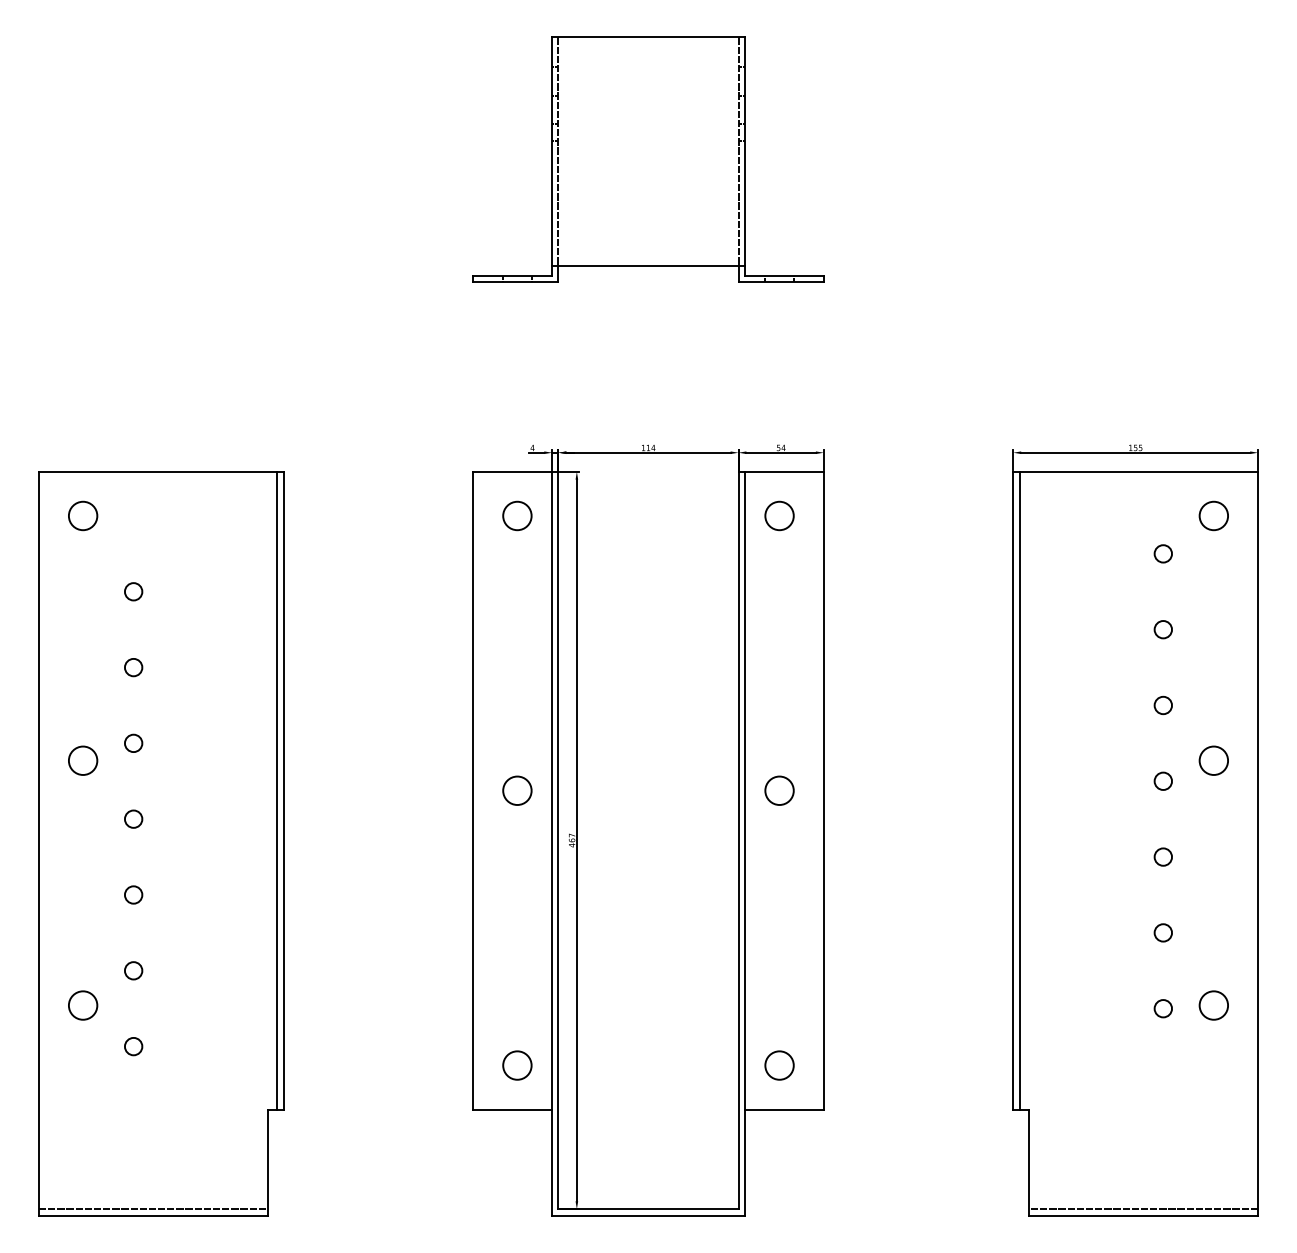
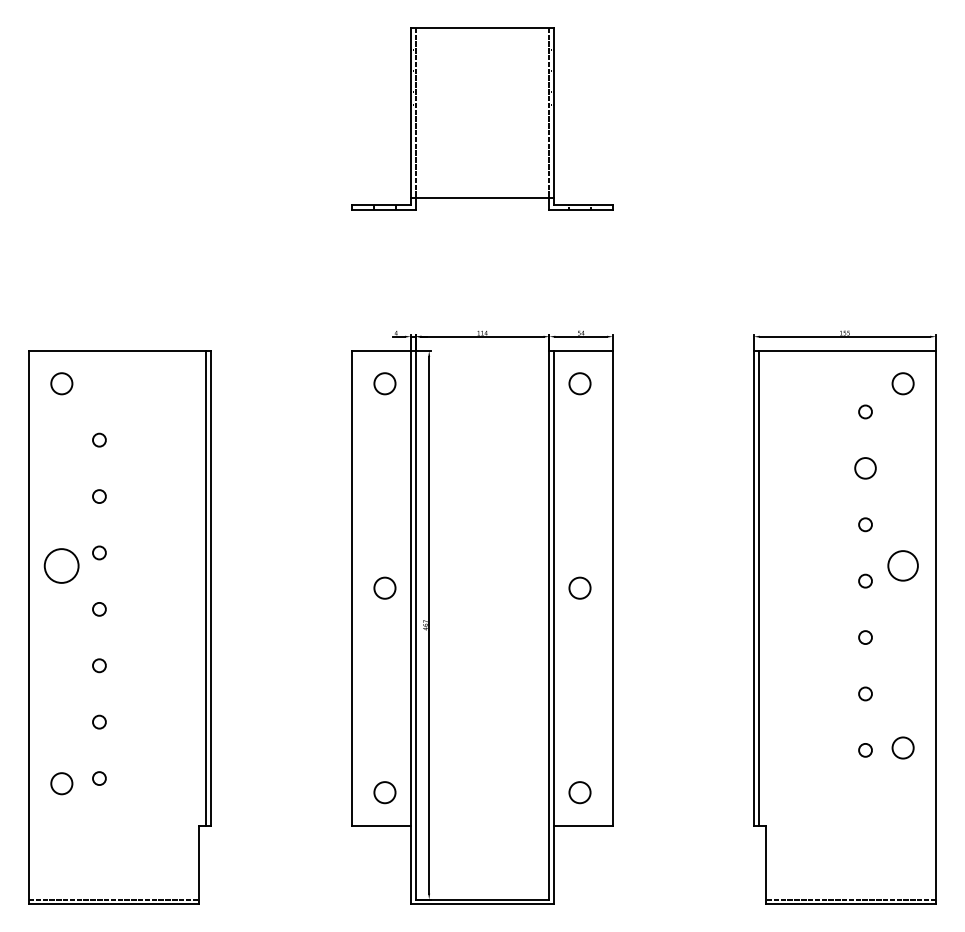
circle: (1163, 629) -> (865, 468), size x1.6
circle: (83, 760) -> (62, 565), size x1.6
circle: (1213, 760) -> (902, 565), size x1.4
circle: (83, 1005) -> (62, 783), moved

